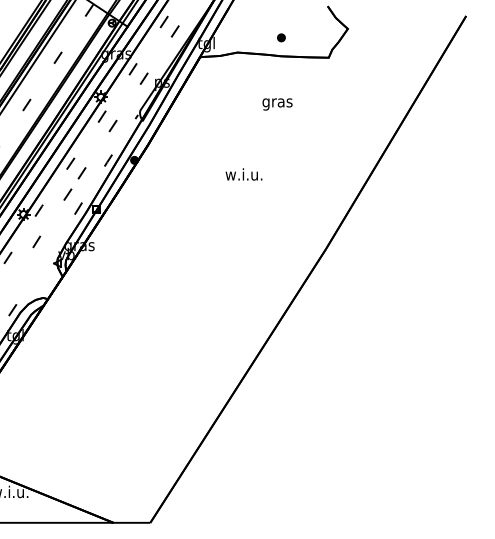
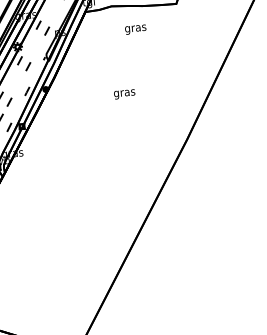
text: (277, 104) -> (135, 29), moved
text: (243, 175) -> (123, 92), w.i.u. -> gras

